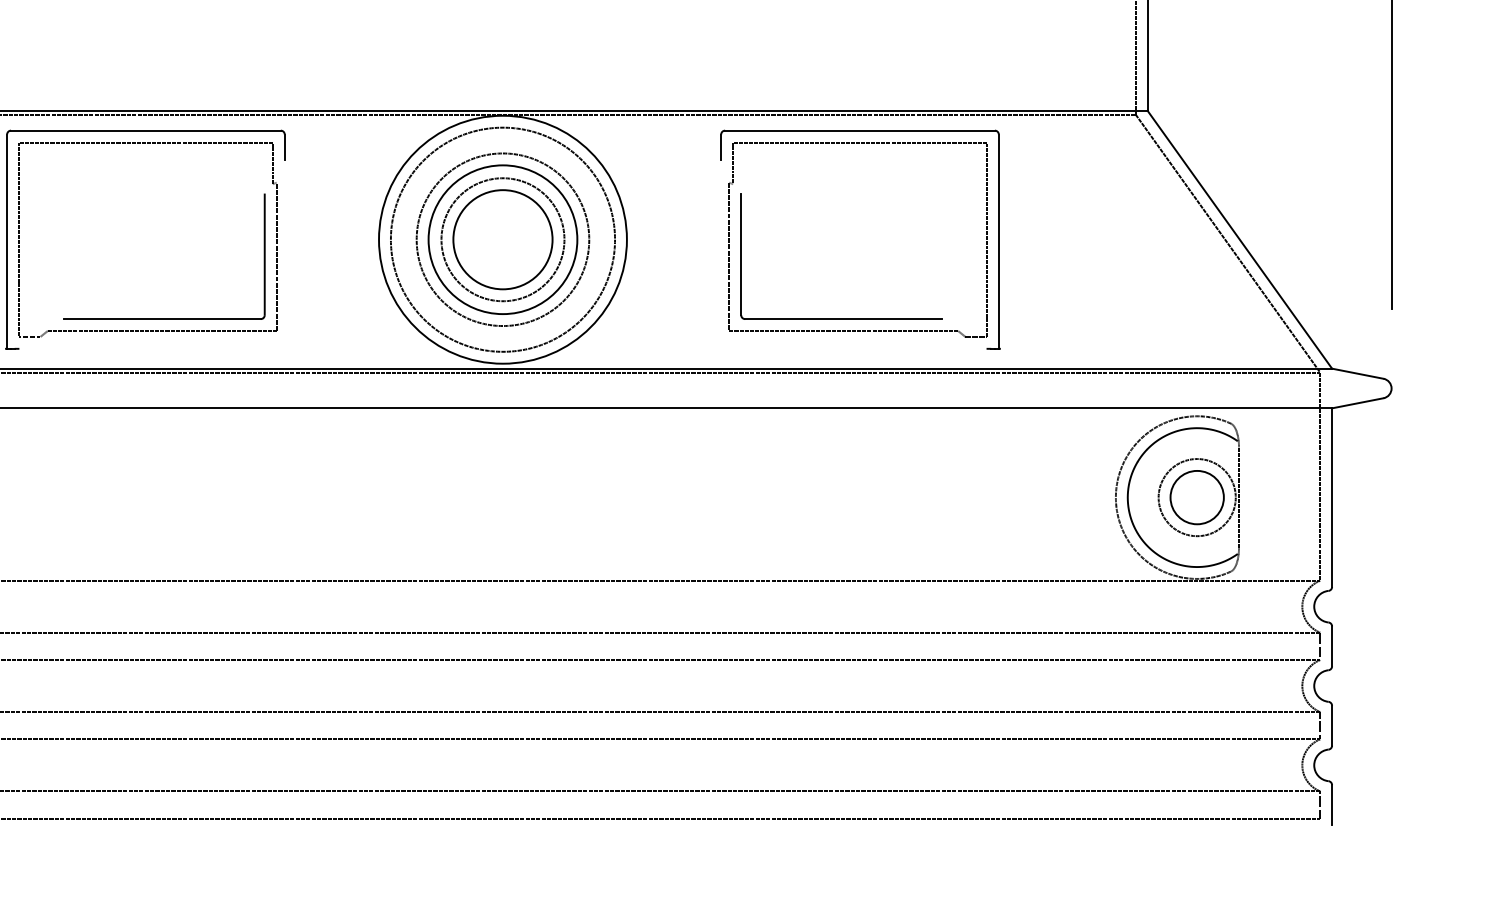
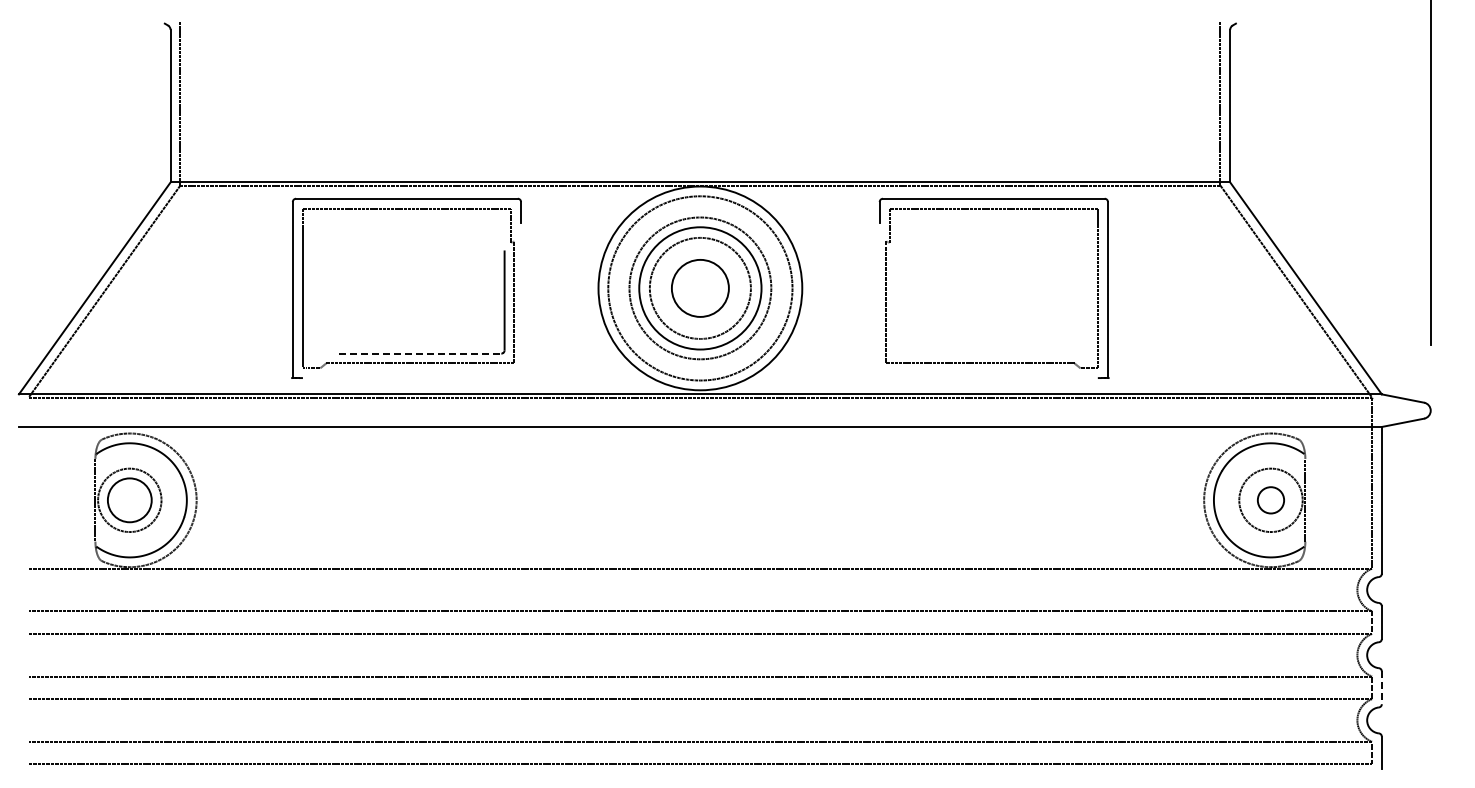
circle: (503, 239) -> (700, 288), size x0.7
line: (162, 318) -> (420, 353), solid -> dashed
part: (841, 318) -> (978, 353), removed
circle: (1196, 497) -> (1270, 500), size x0.6
line: (1331, 726) -> (1381, 688), solid -> dashed

